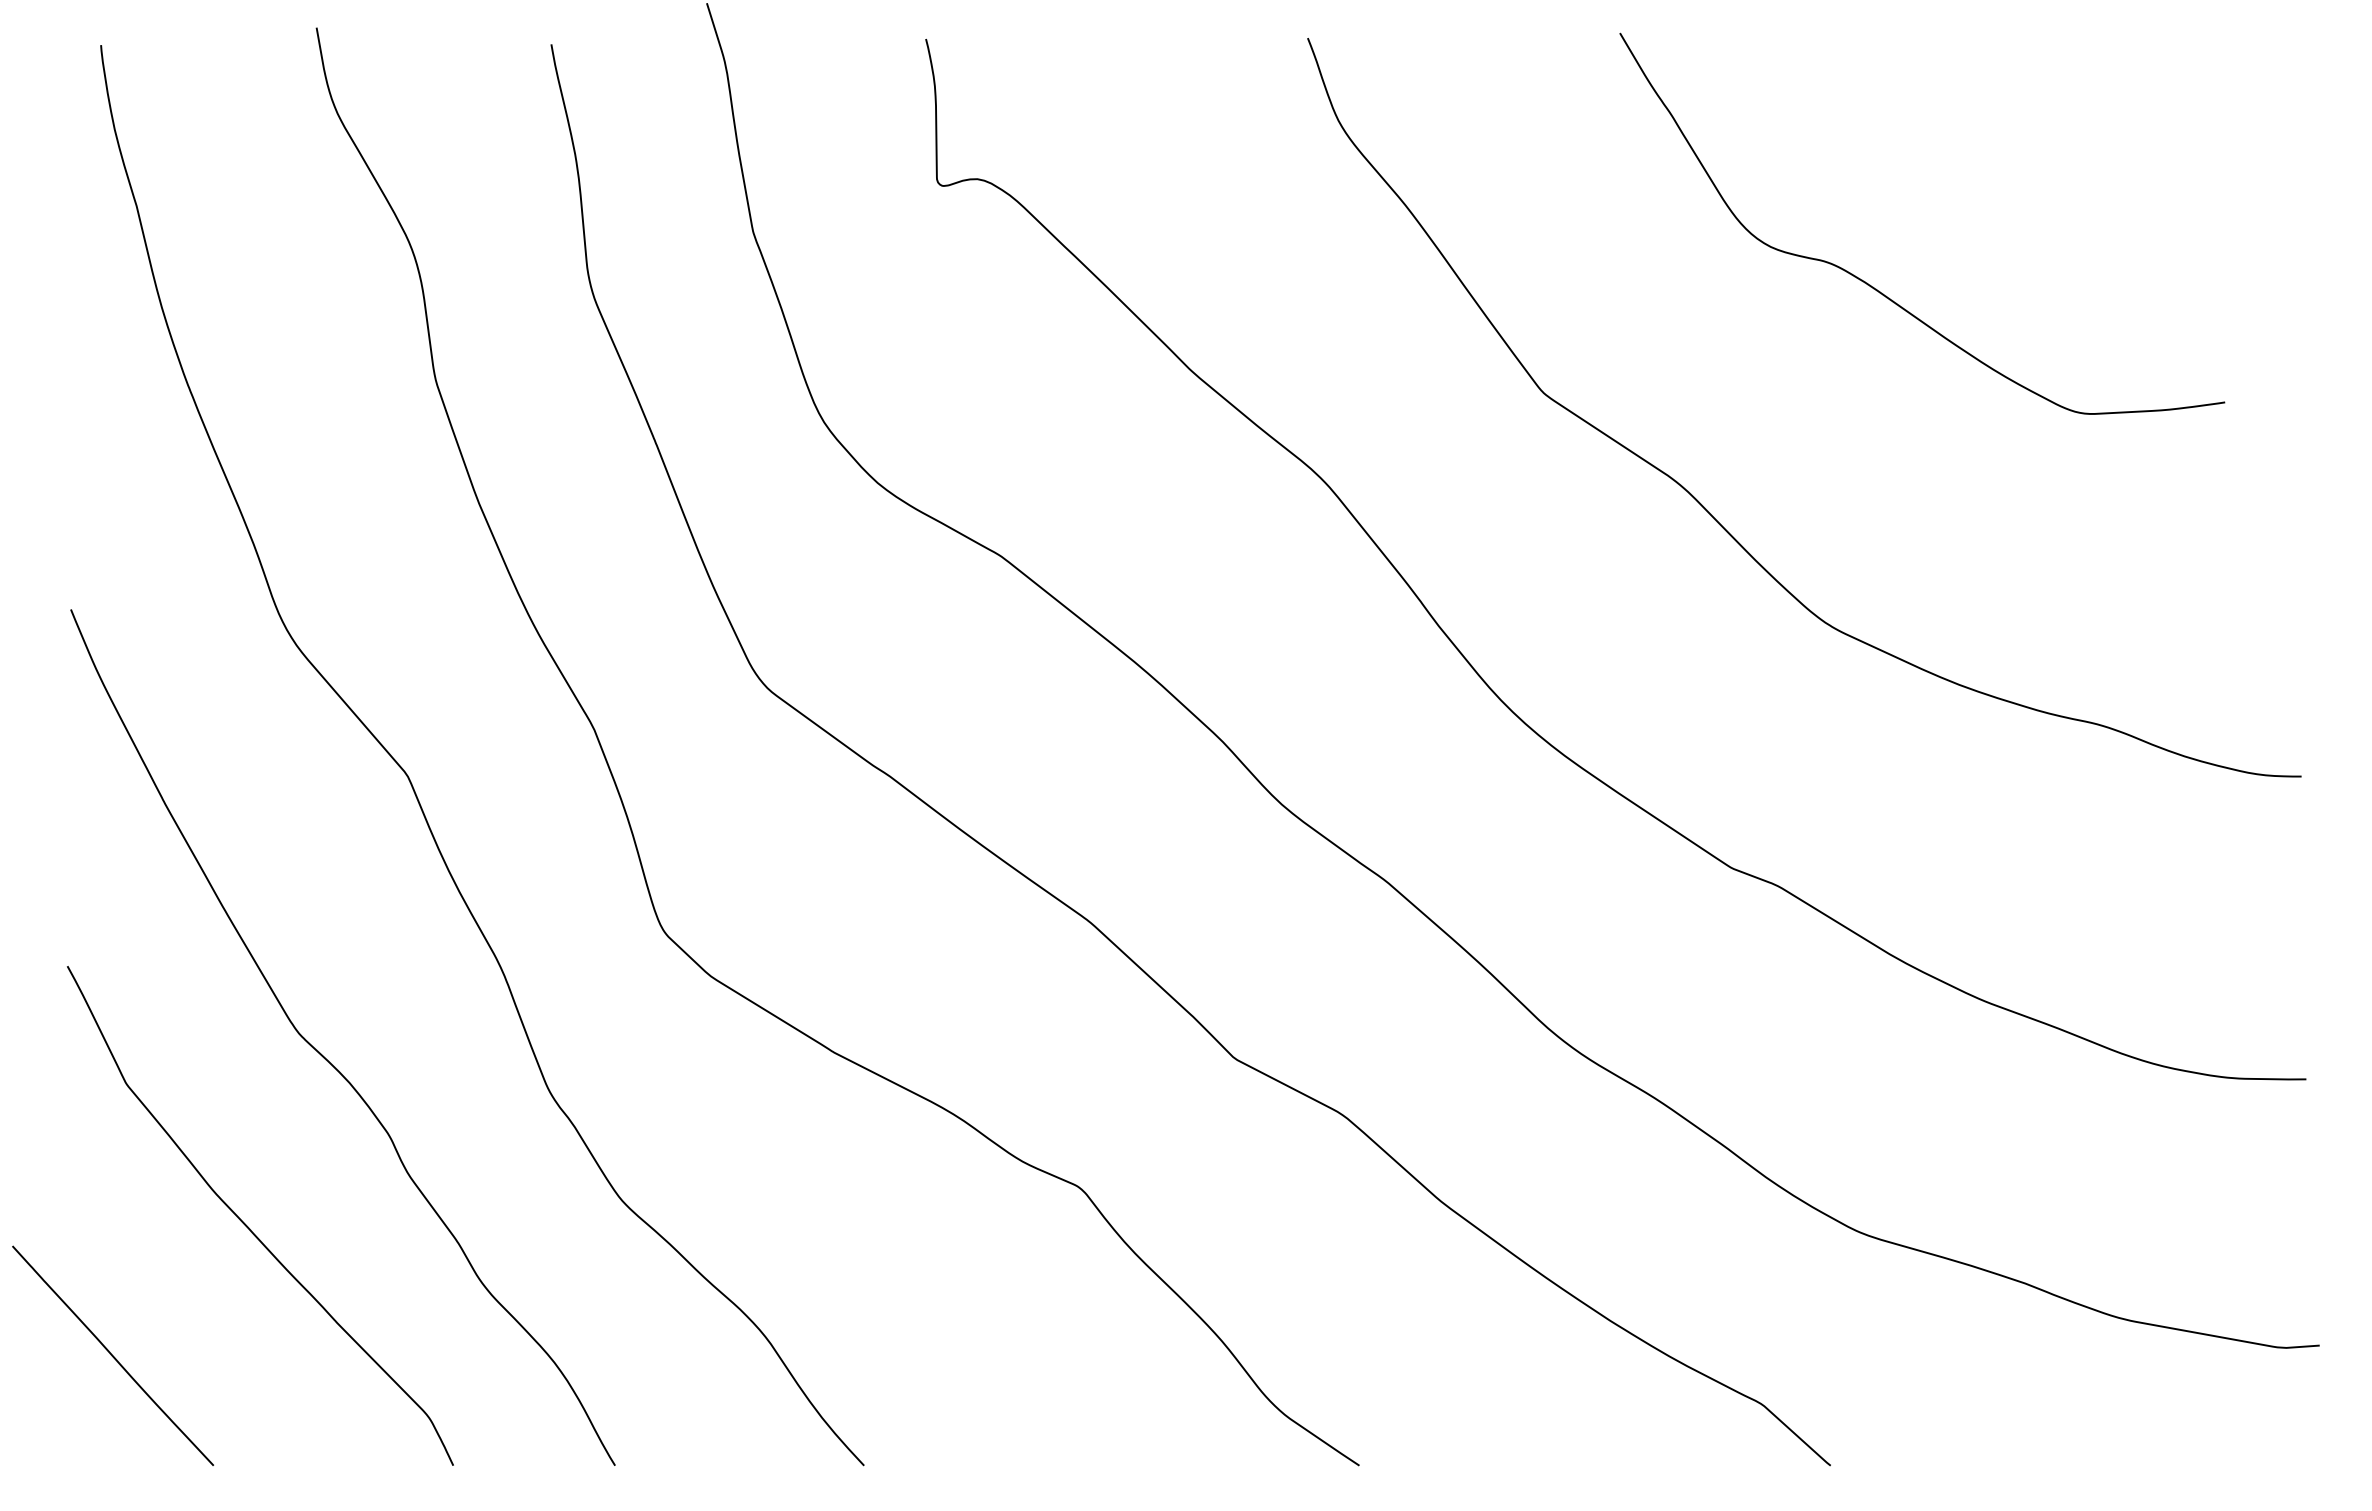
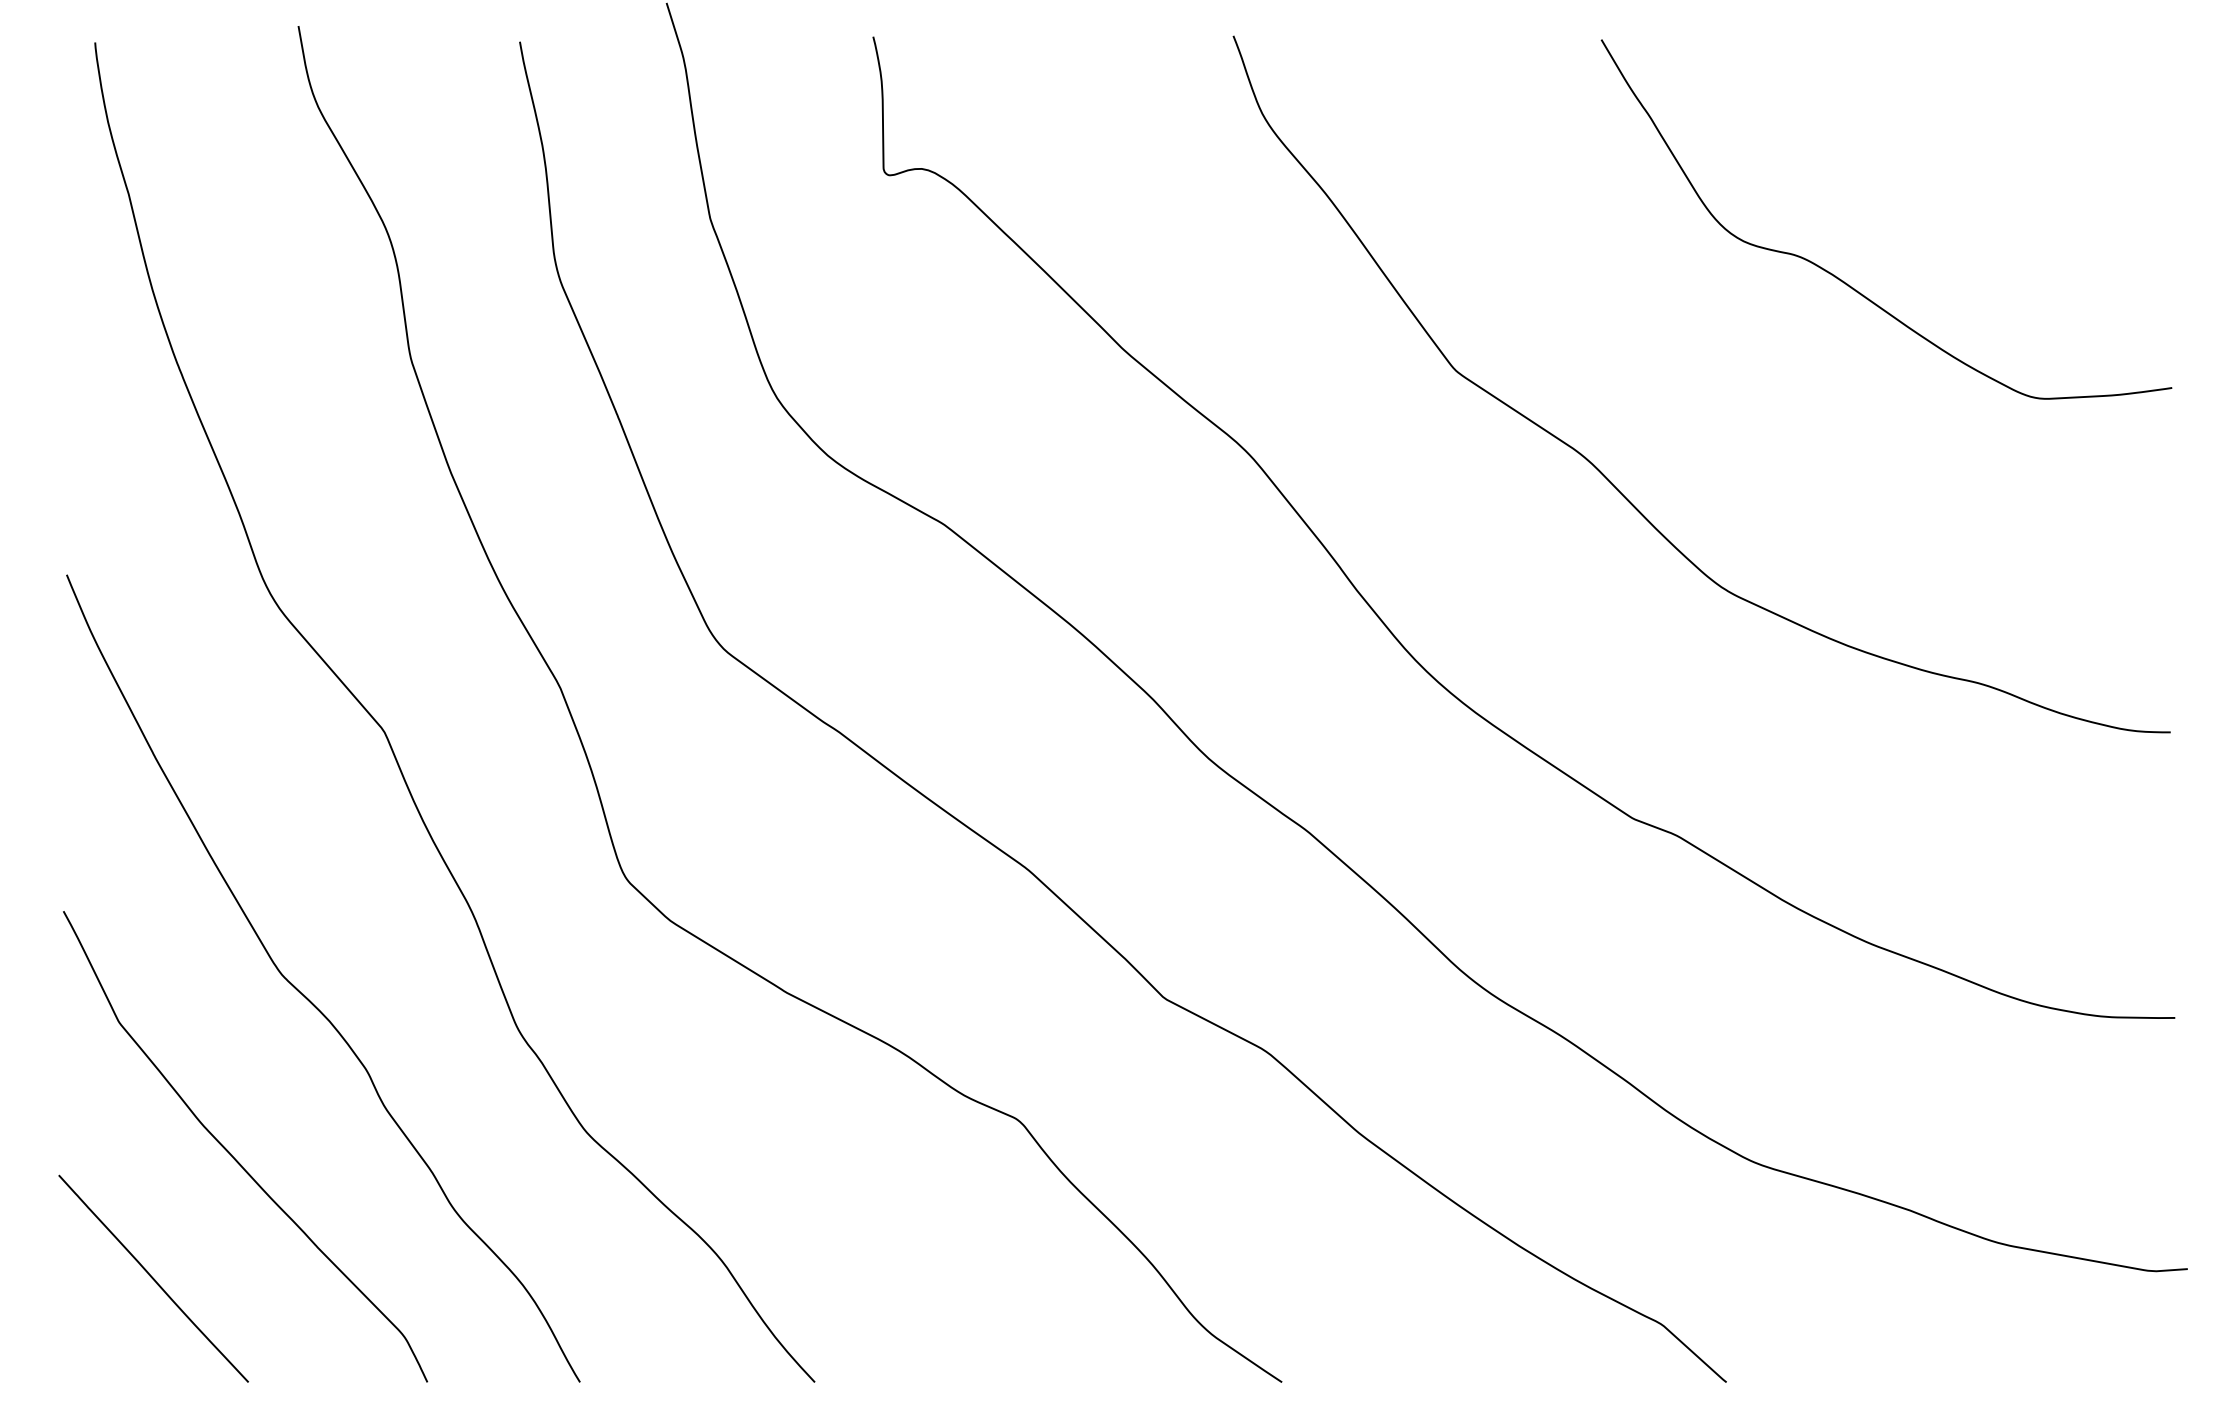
curve: (1876, 288) -> (1843, 280), moved
curve: (113, 1355) -> (154, 1278), moved

